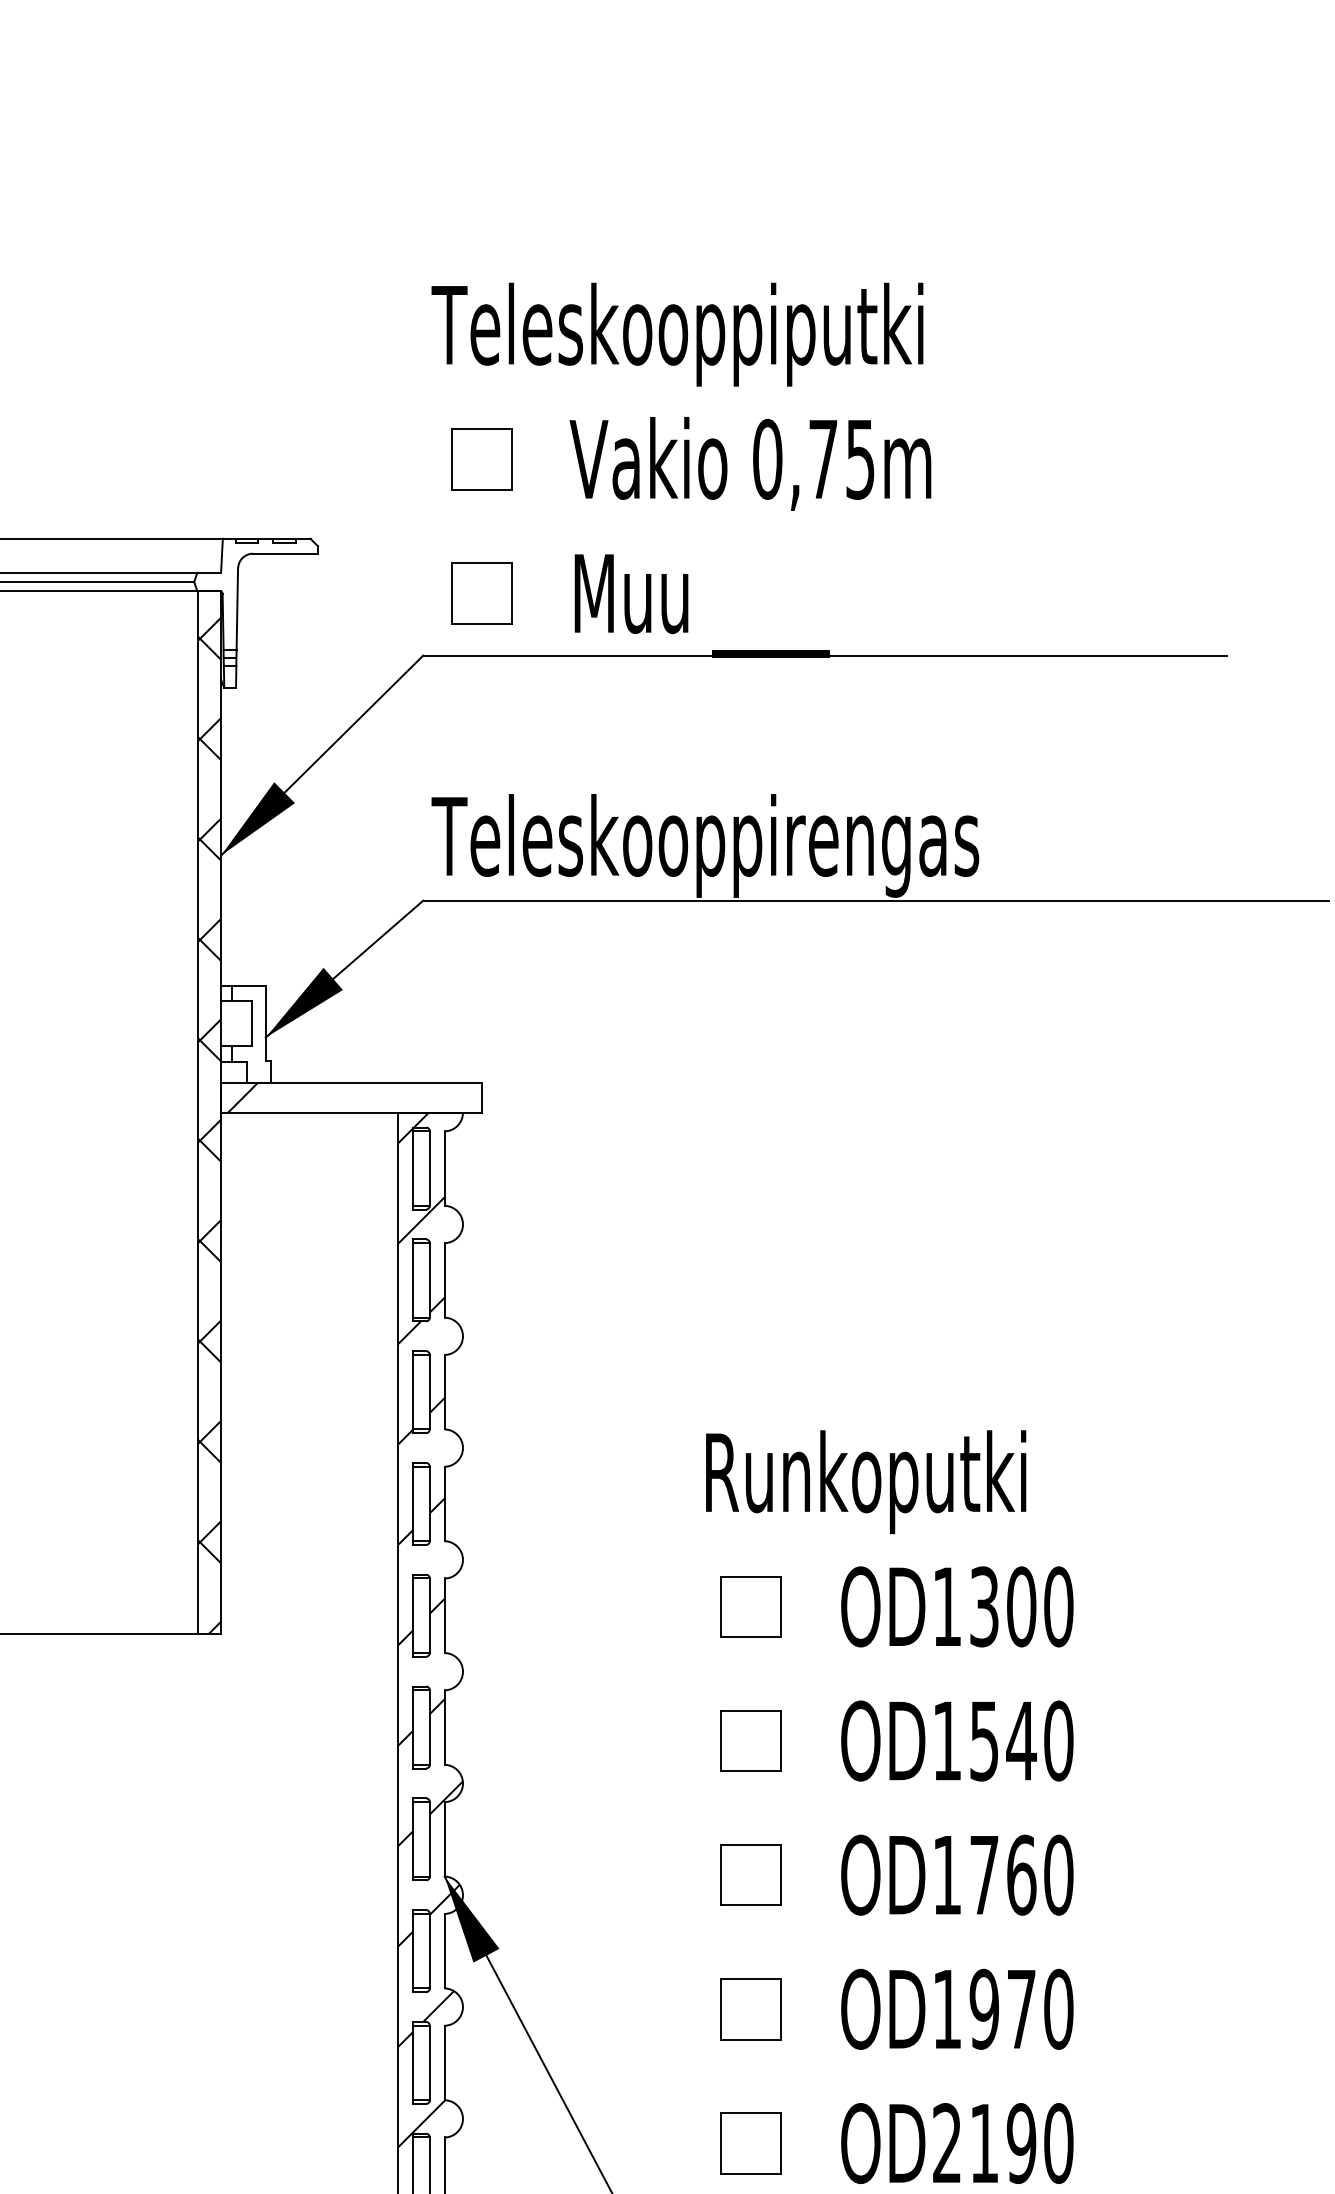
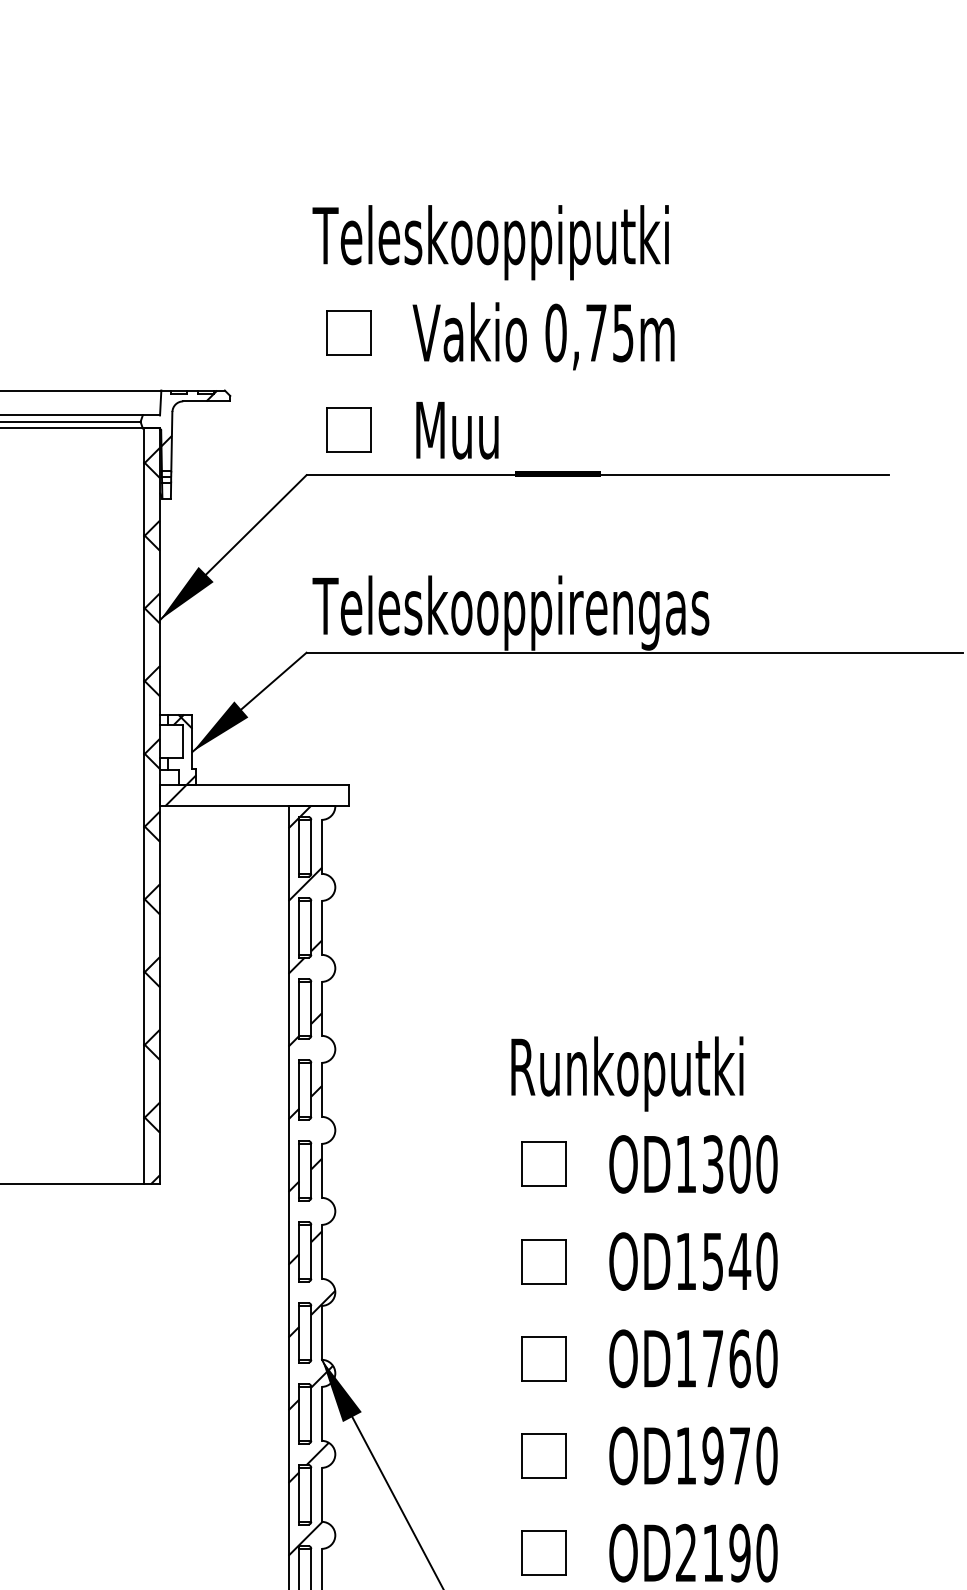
hatch: (261, 576) -> (189, 417), added
hatch: (255, 1033) -> (185, 748), added

